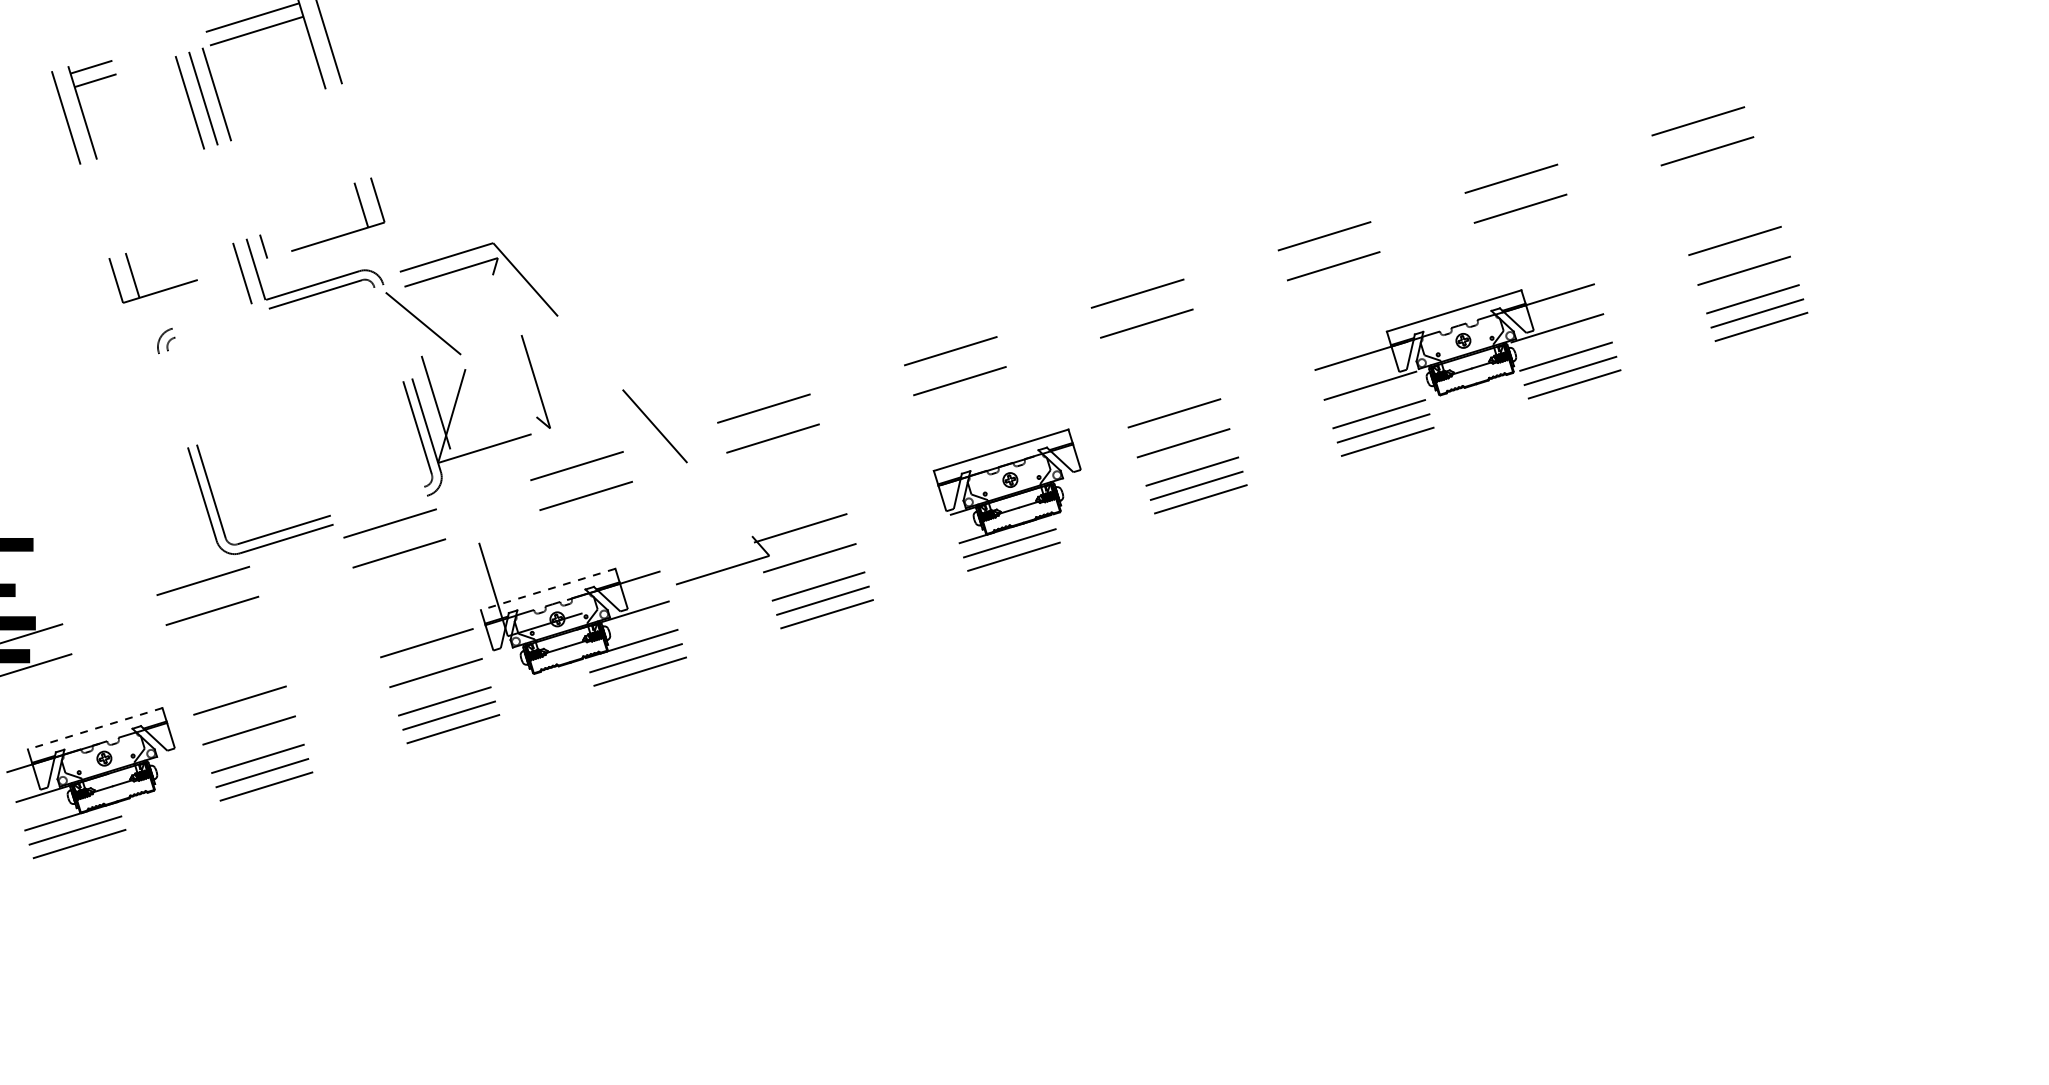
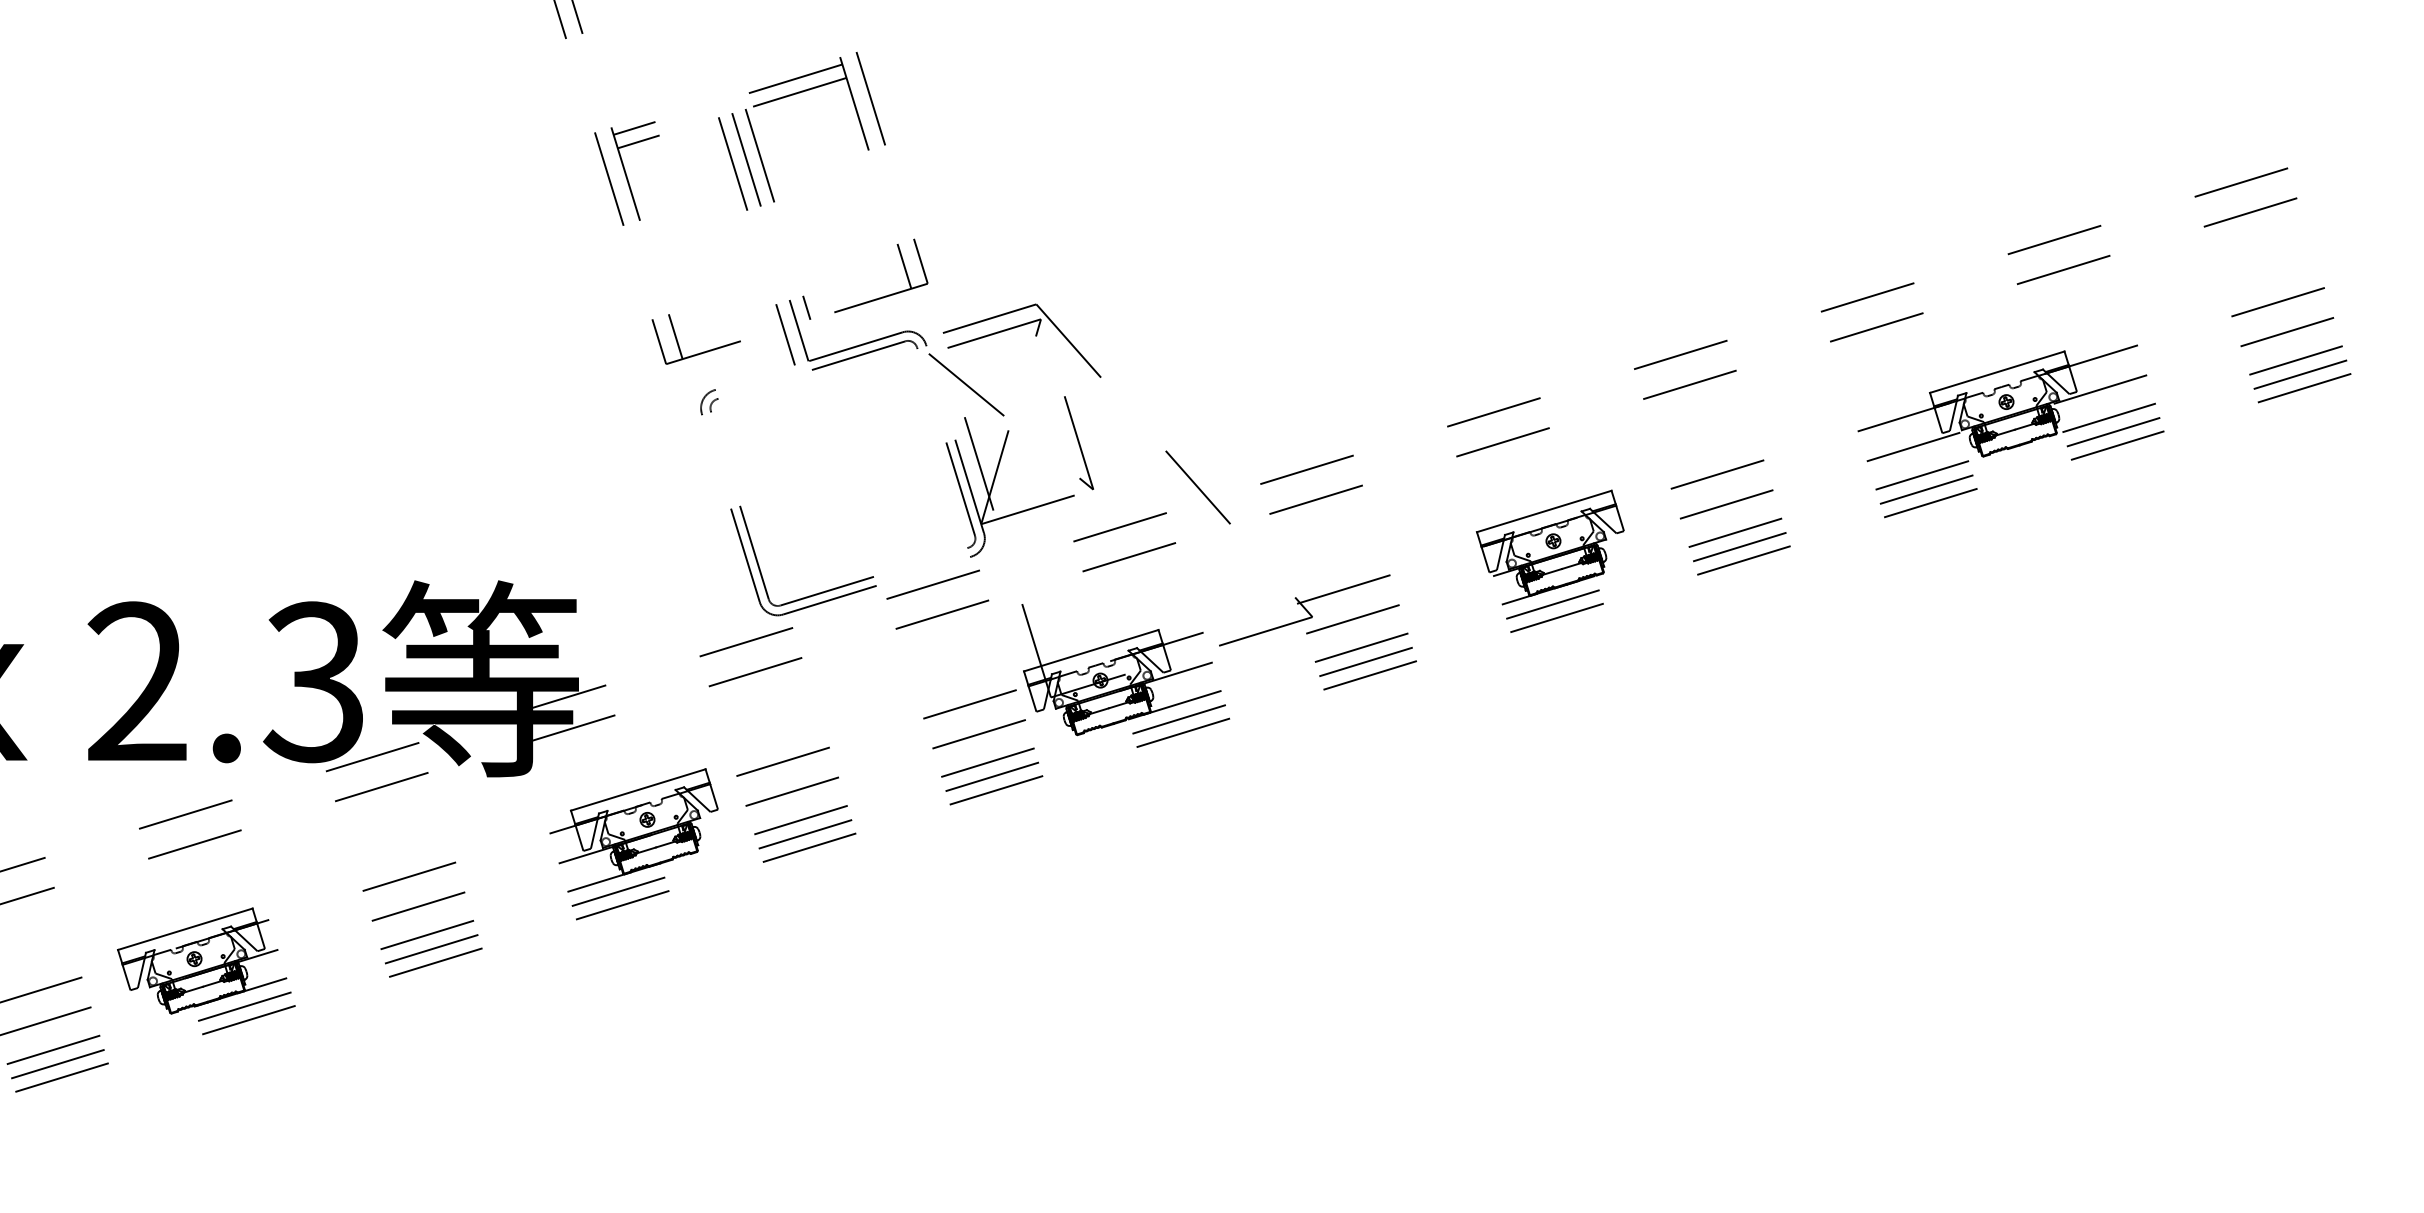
line: (547, 589) -> (1090, 650), dashed -> solid
line: (94, 729) -> (637, 790), dashed -> solid

